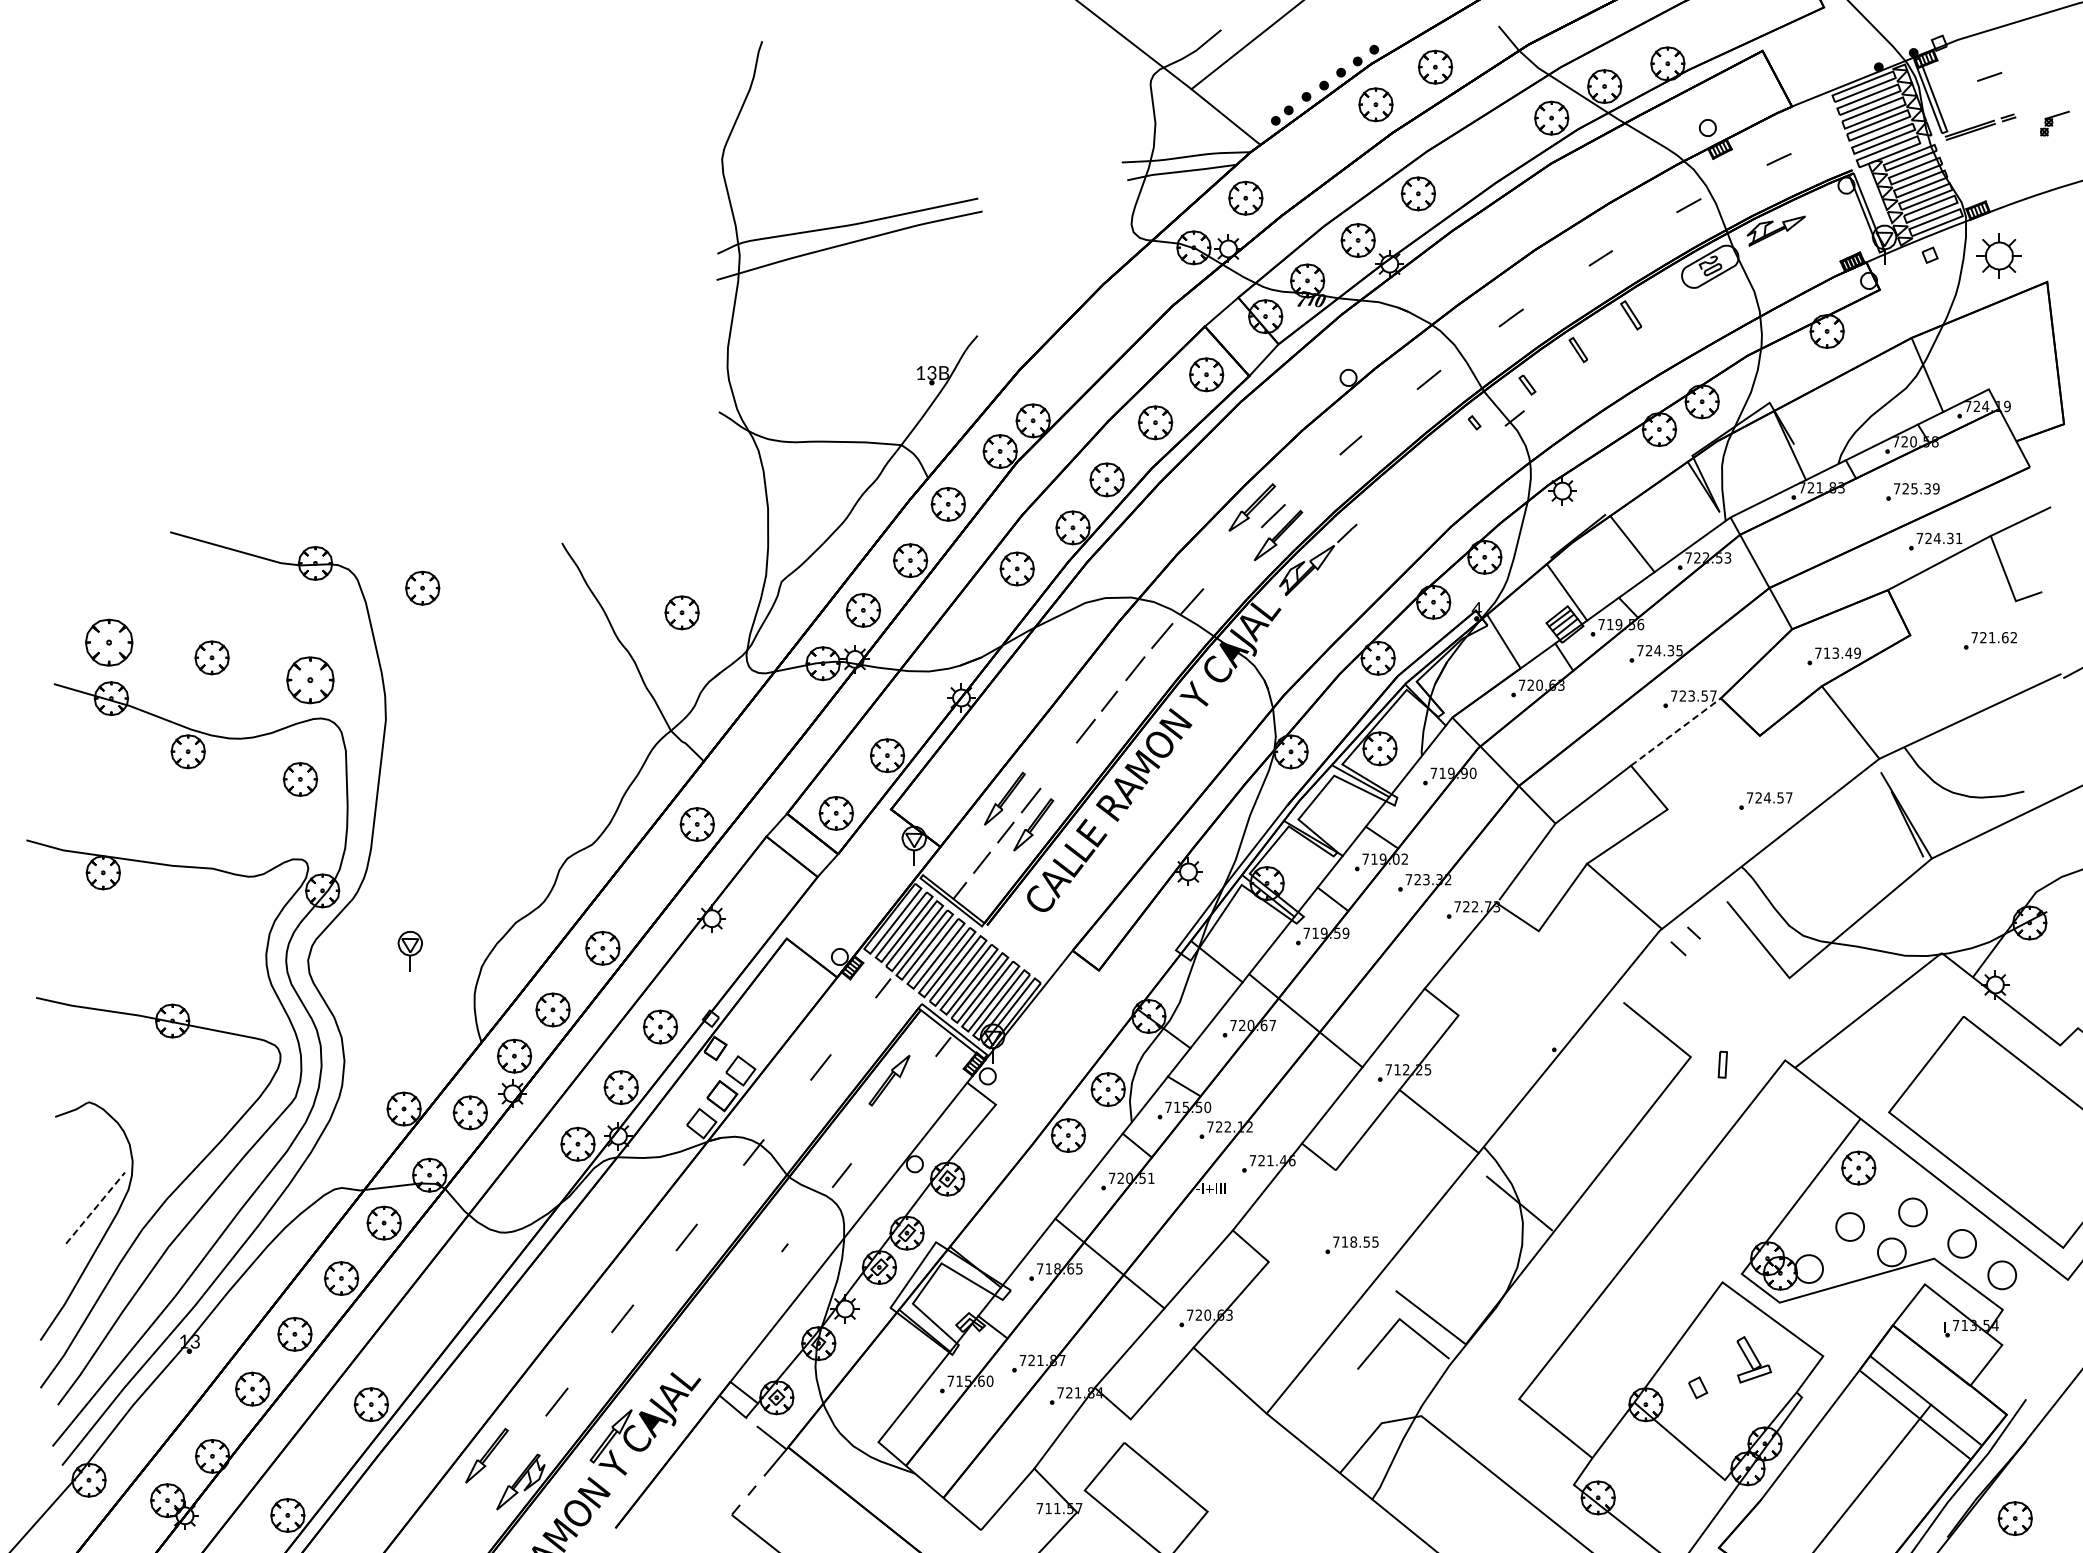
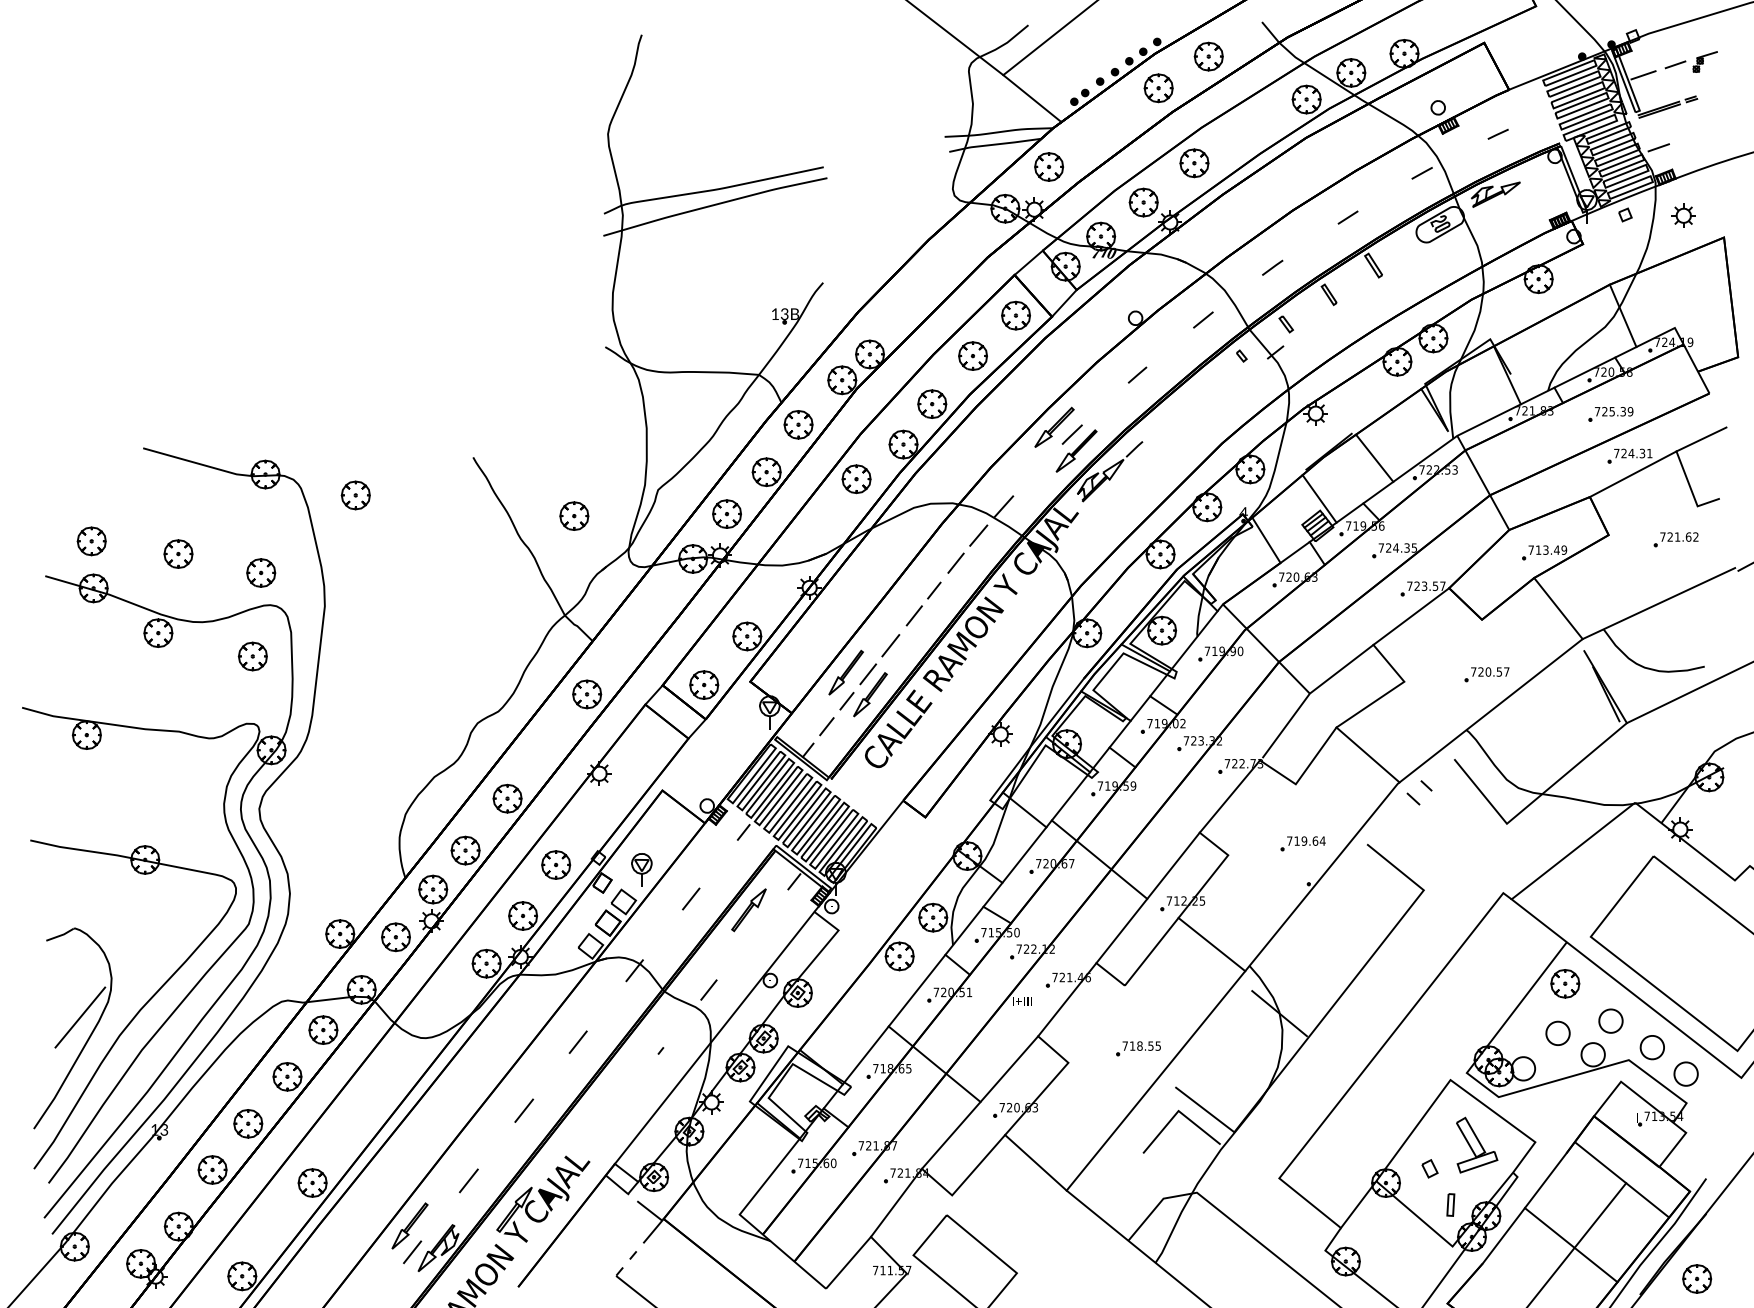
line: (1951, 89) -> (1643, 75), added
part: (2054, 123) -> (1704, 61), moved
line: (1969, 175) -> (1658, 147), added
part: (1999, 256) -> (1683, 216), size x0.62
part: (108, 642) -> (91, 541), size x0.71
part: (309, 680) -> (260, 573), size x0.71
line: (1676, 731) -> (1411, 616), dashed -> solid
line: (1057, 766) -> (890, 645), added
text: (1767, 797) -> (1488, 671), 724.57 -> 720.57
part: (409, 951) -> (641, 870), moved
part: (1547, 1001) -> (1303, 843), added
part: (1722, 1064) -> (1450, 1204), moved
line: (95, 1207) -> (80, 1016), dashed -> solid
part: (1754, 1359) -> (1477, 1145), size x1.43
line: (1915, 1415) -> (1570, 1245), moved
line: (489, 1486) -> (412, 1251), added

